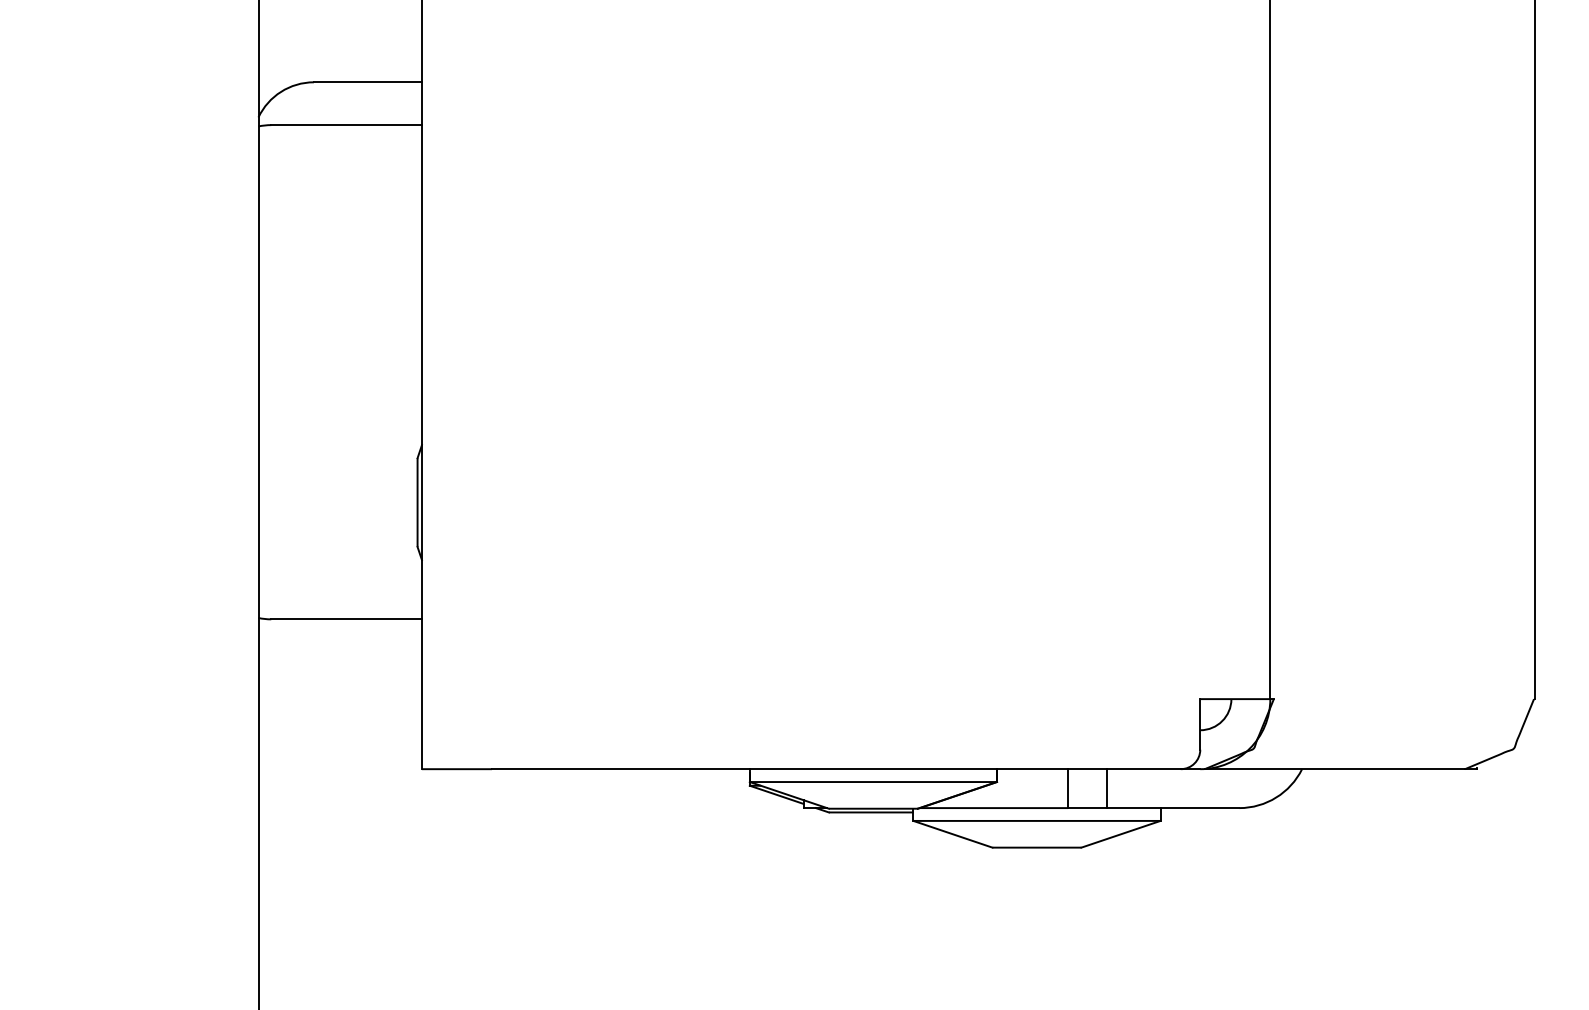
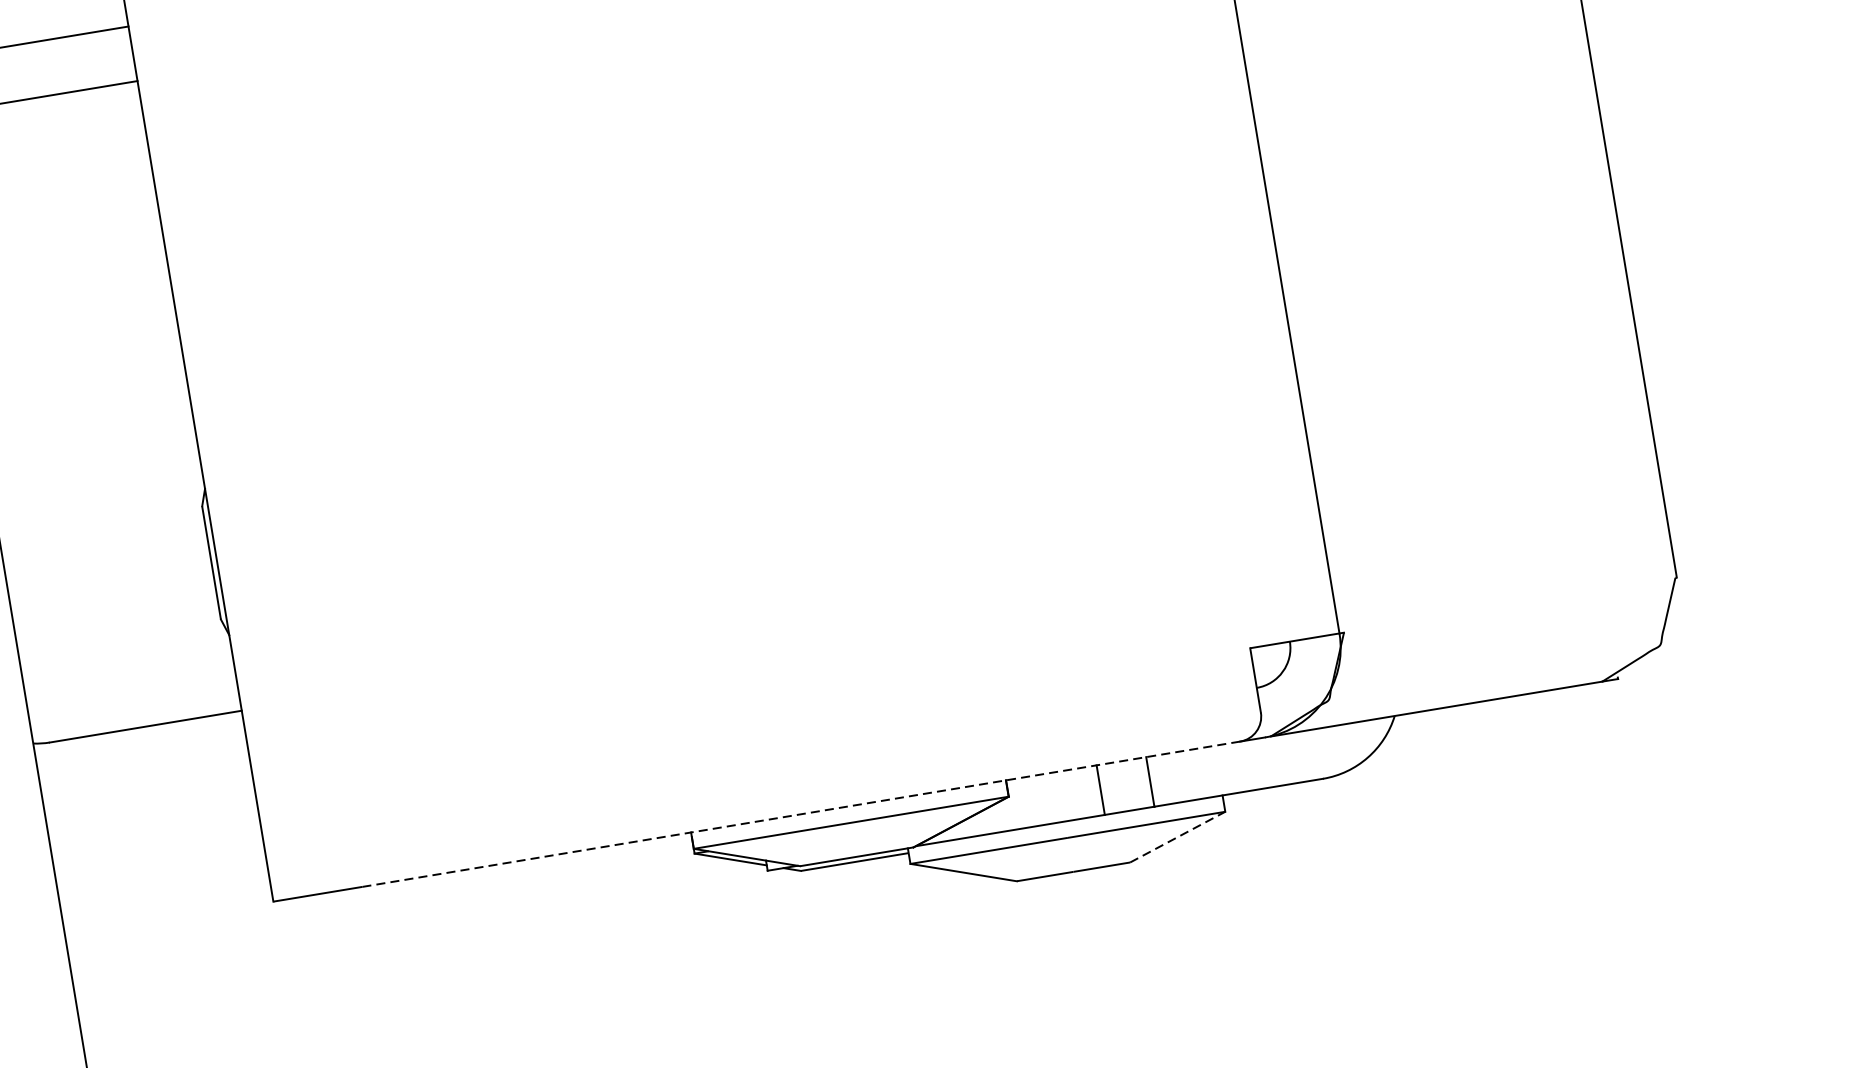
line: (835, 769) -> (800, 814), solid -> dashed
line: (1121, 834) -> (1178, 837), solid -> dashed

